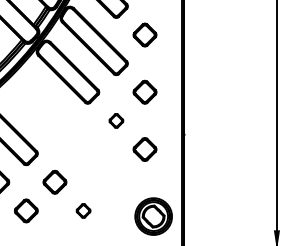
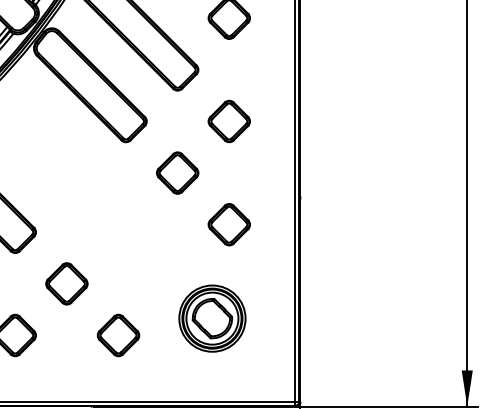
part: (116, 120) -> (177, 172), size x1.67
part: (83, 210) -> (118, 334), size x1.67
part: (153, 216) -> (212, 318), moved

